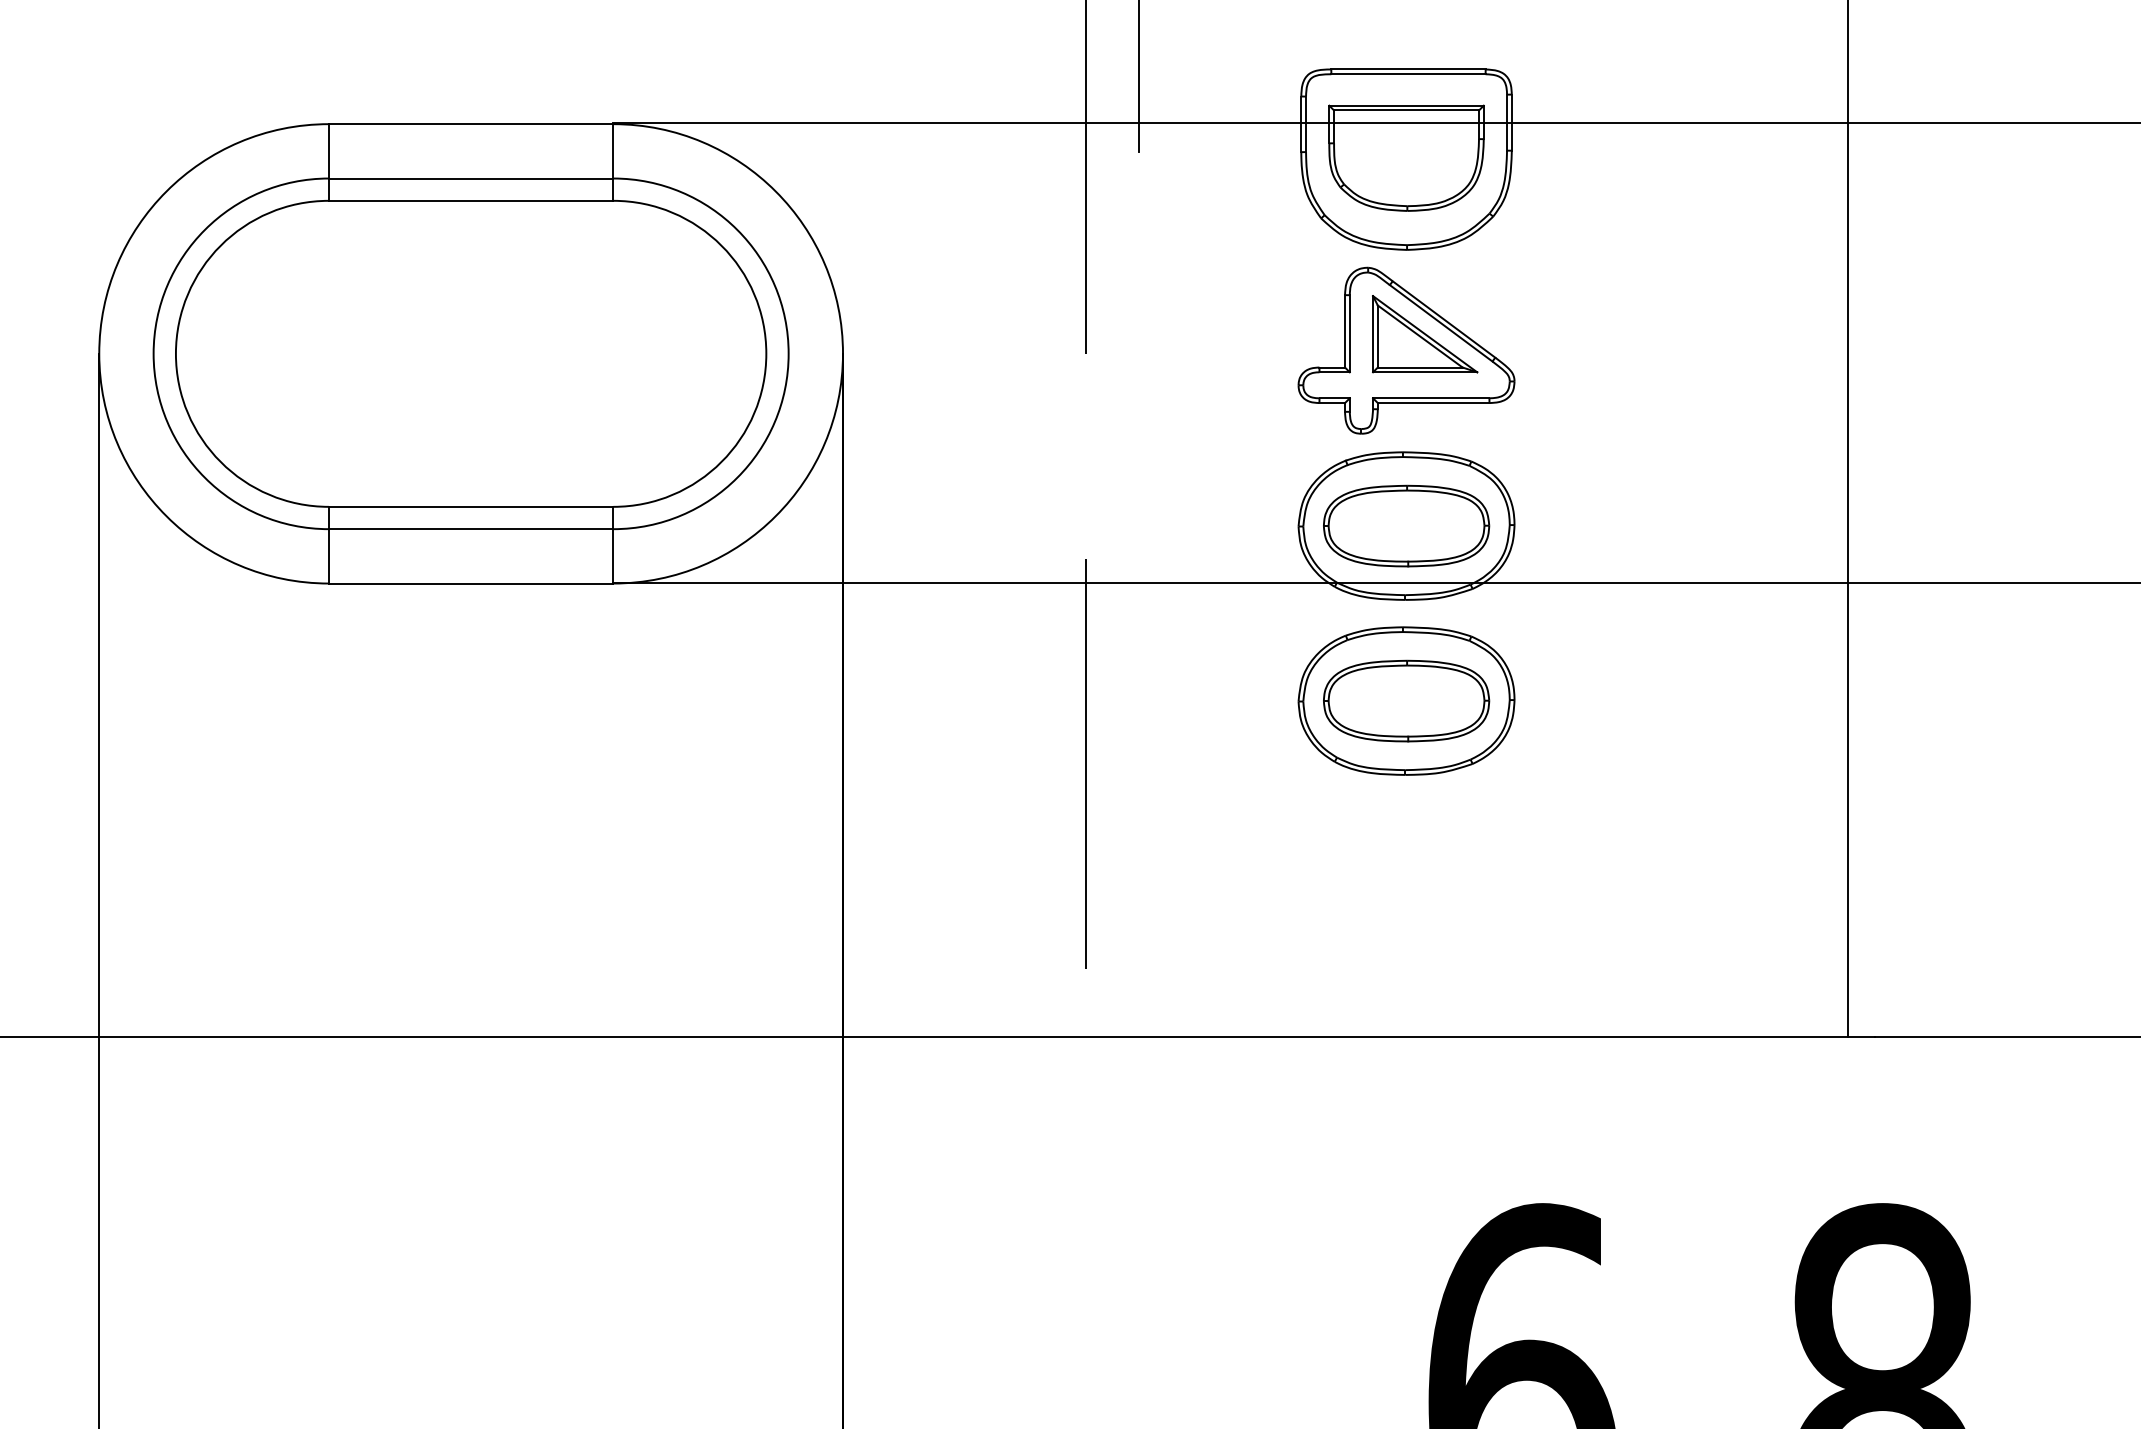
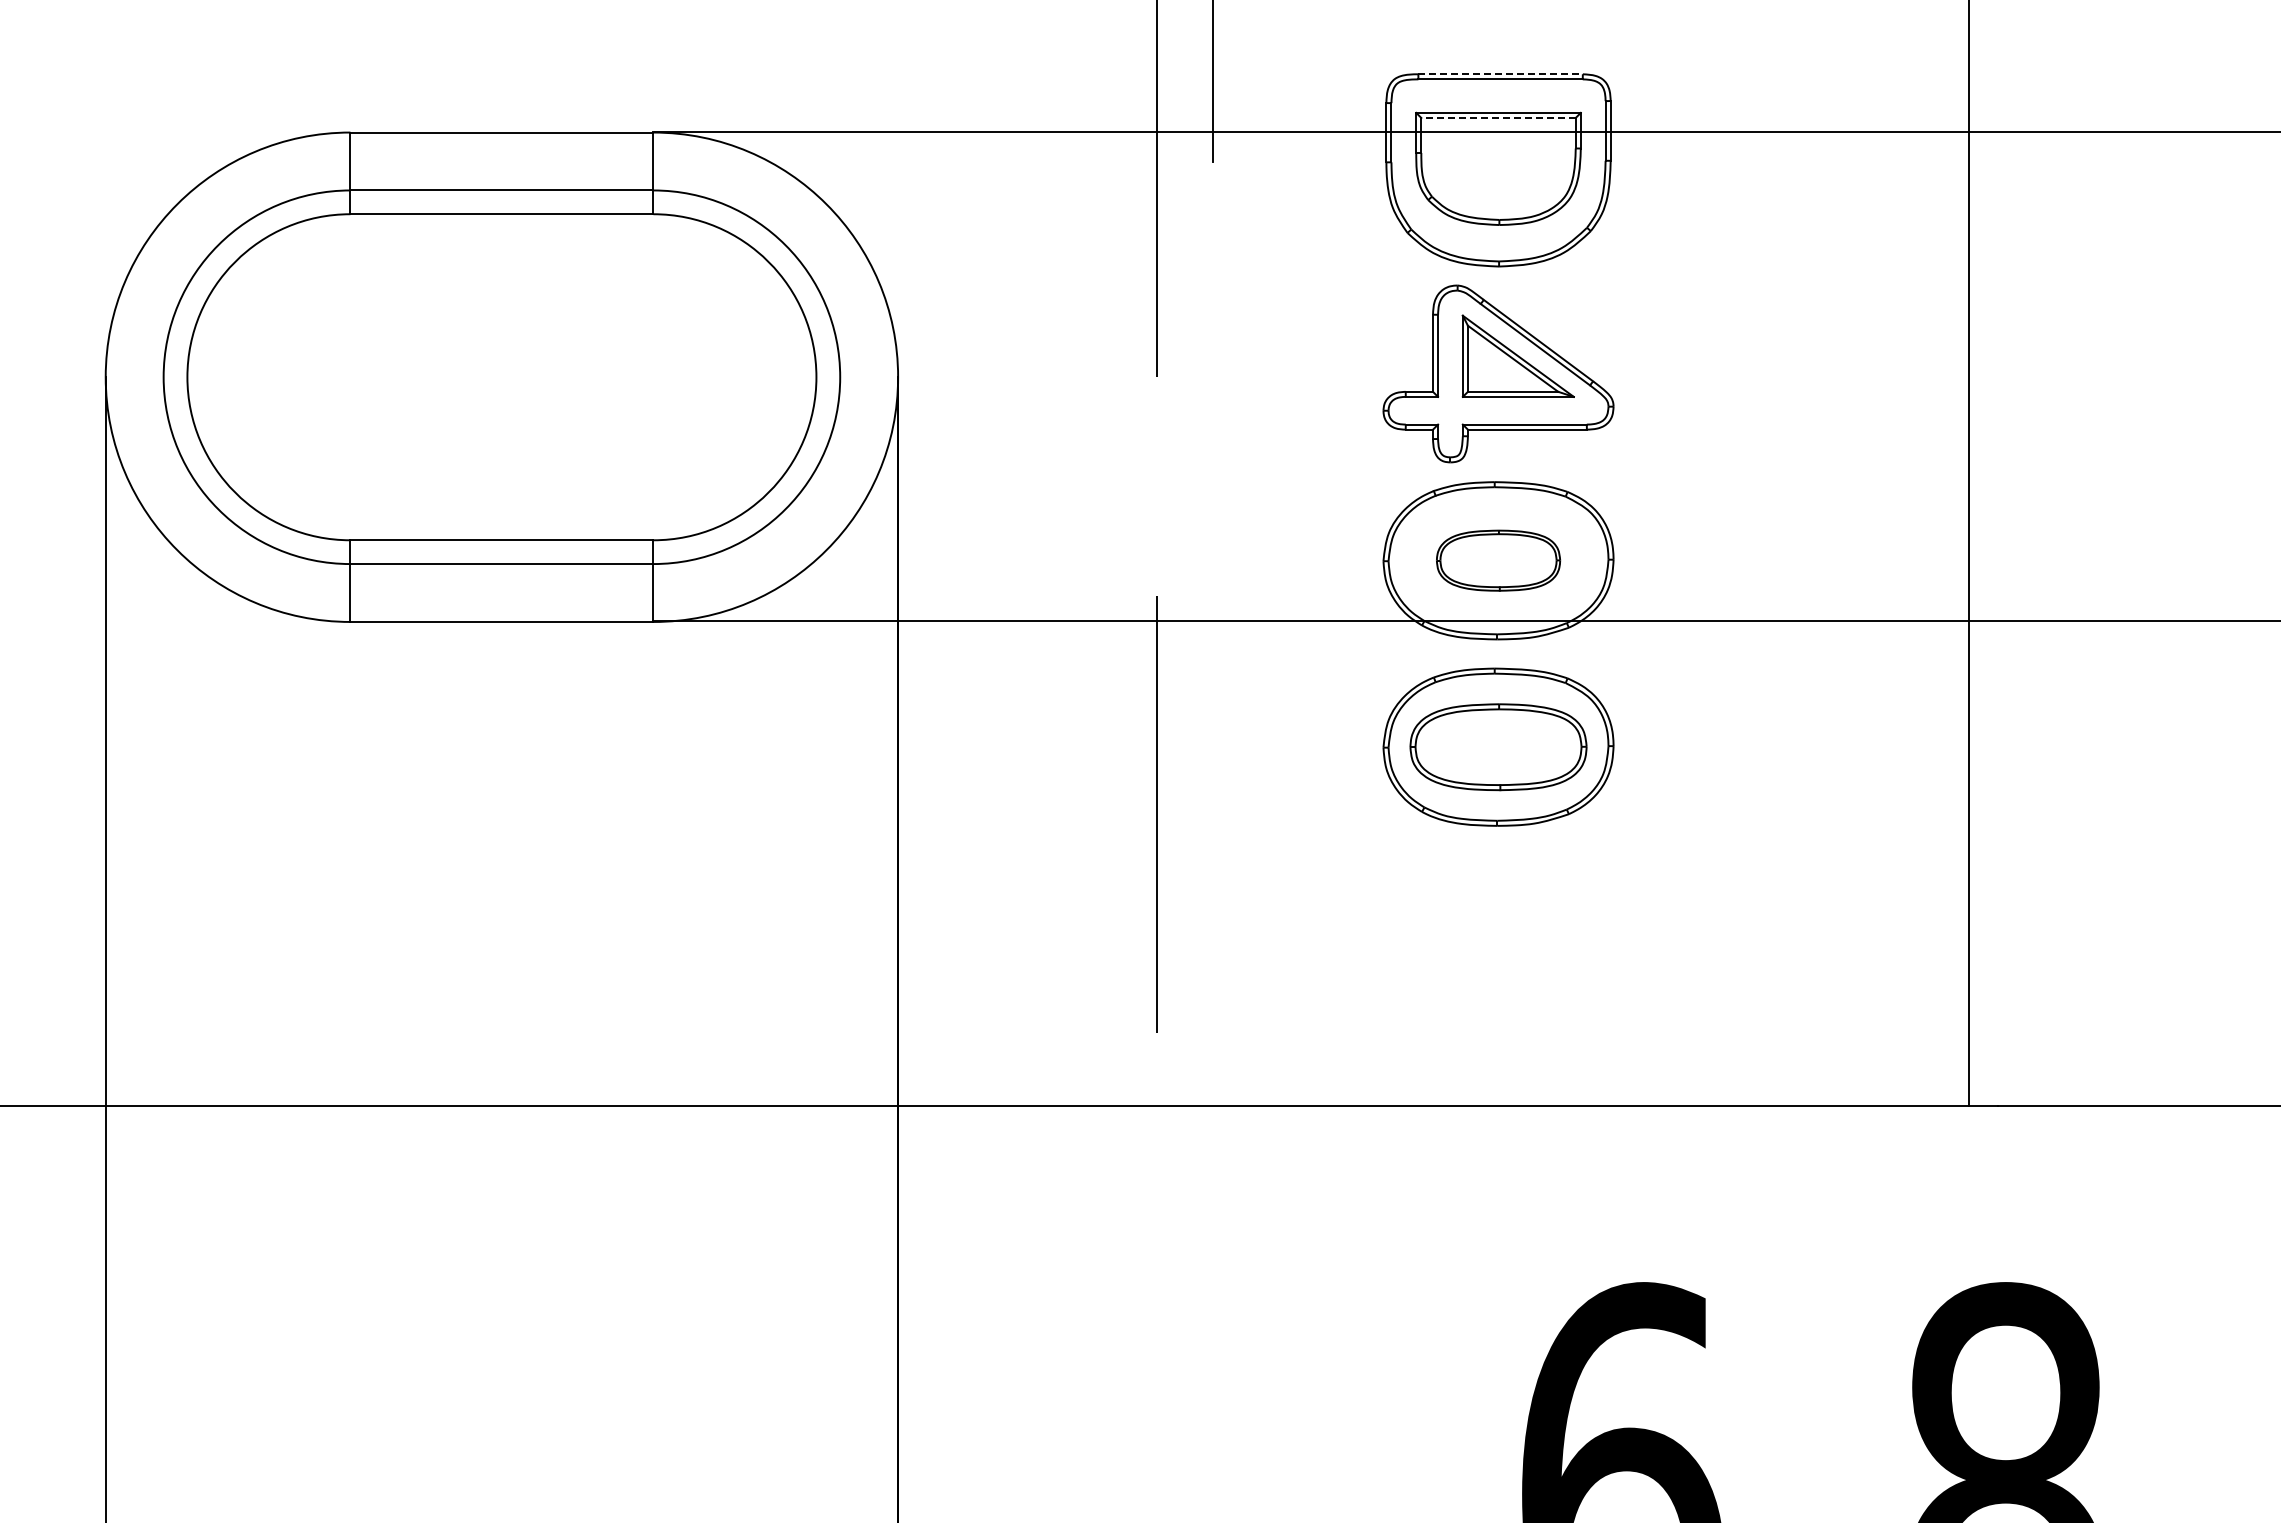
line: (1409, 69) -> (1501, 74), solid -> dashed
line: (1406, 110) -> (1498, 117), solid -> dashed
part: (1406, 525) -> (1498, 560), size x0.7

